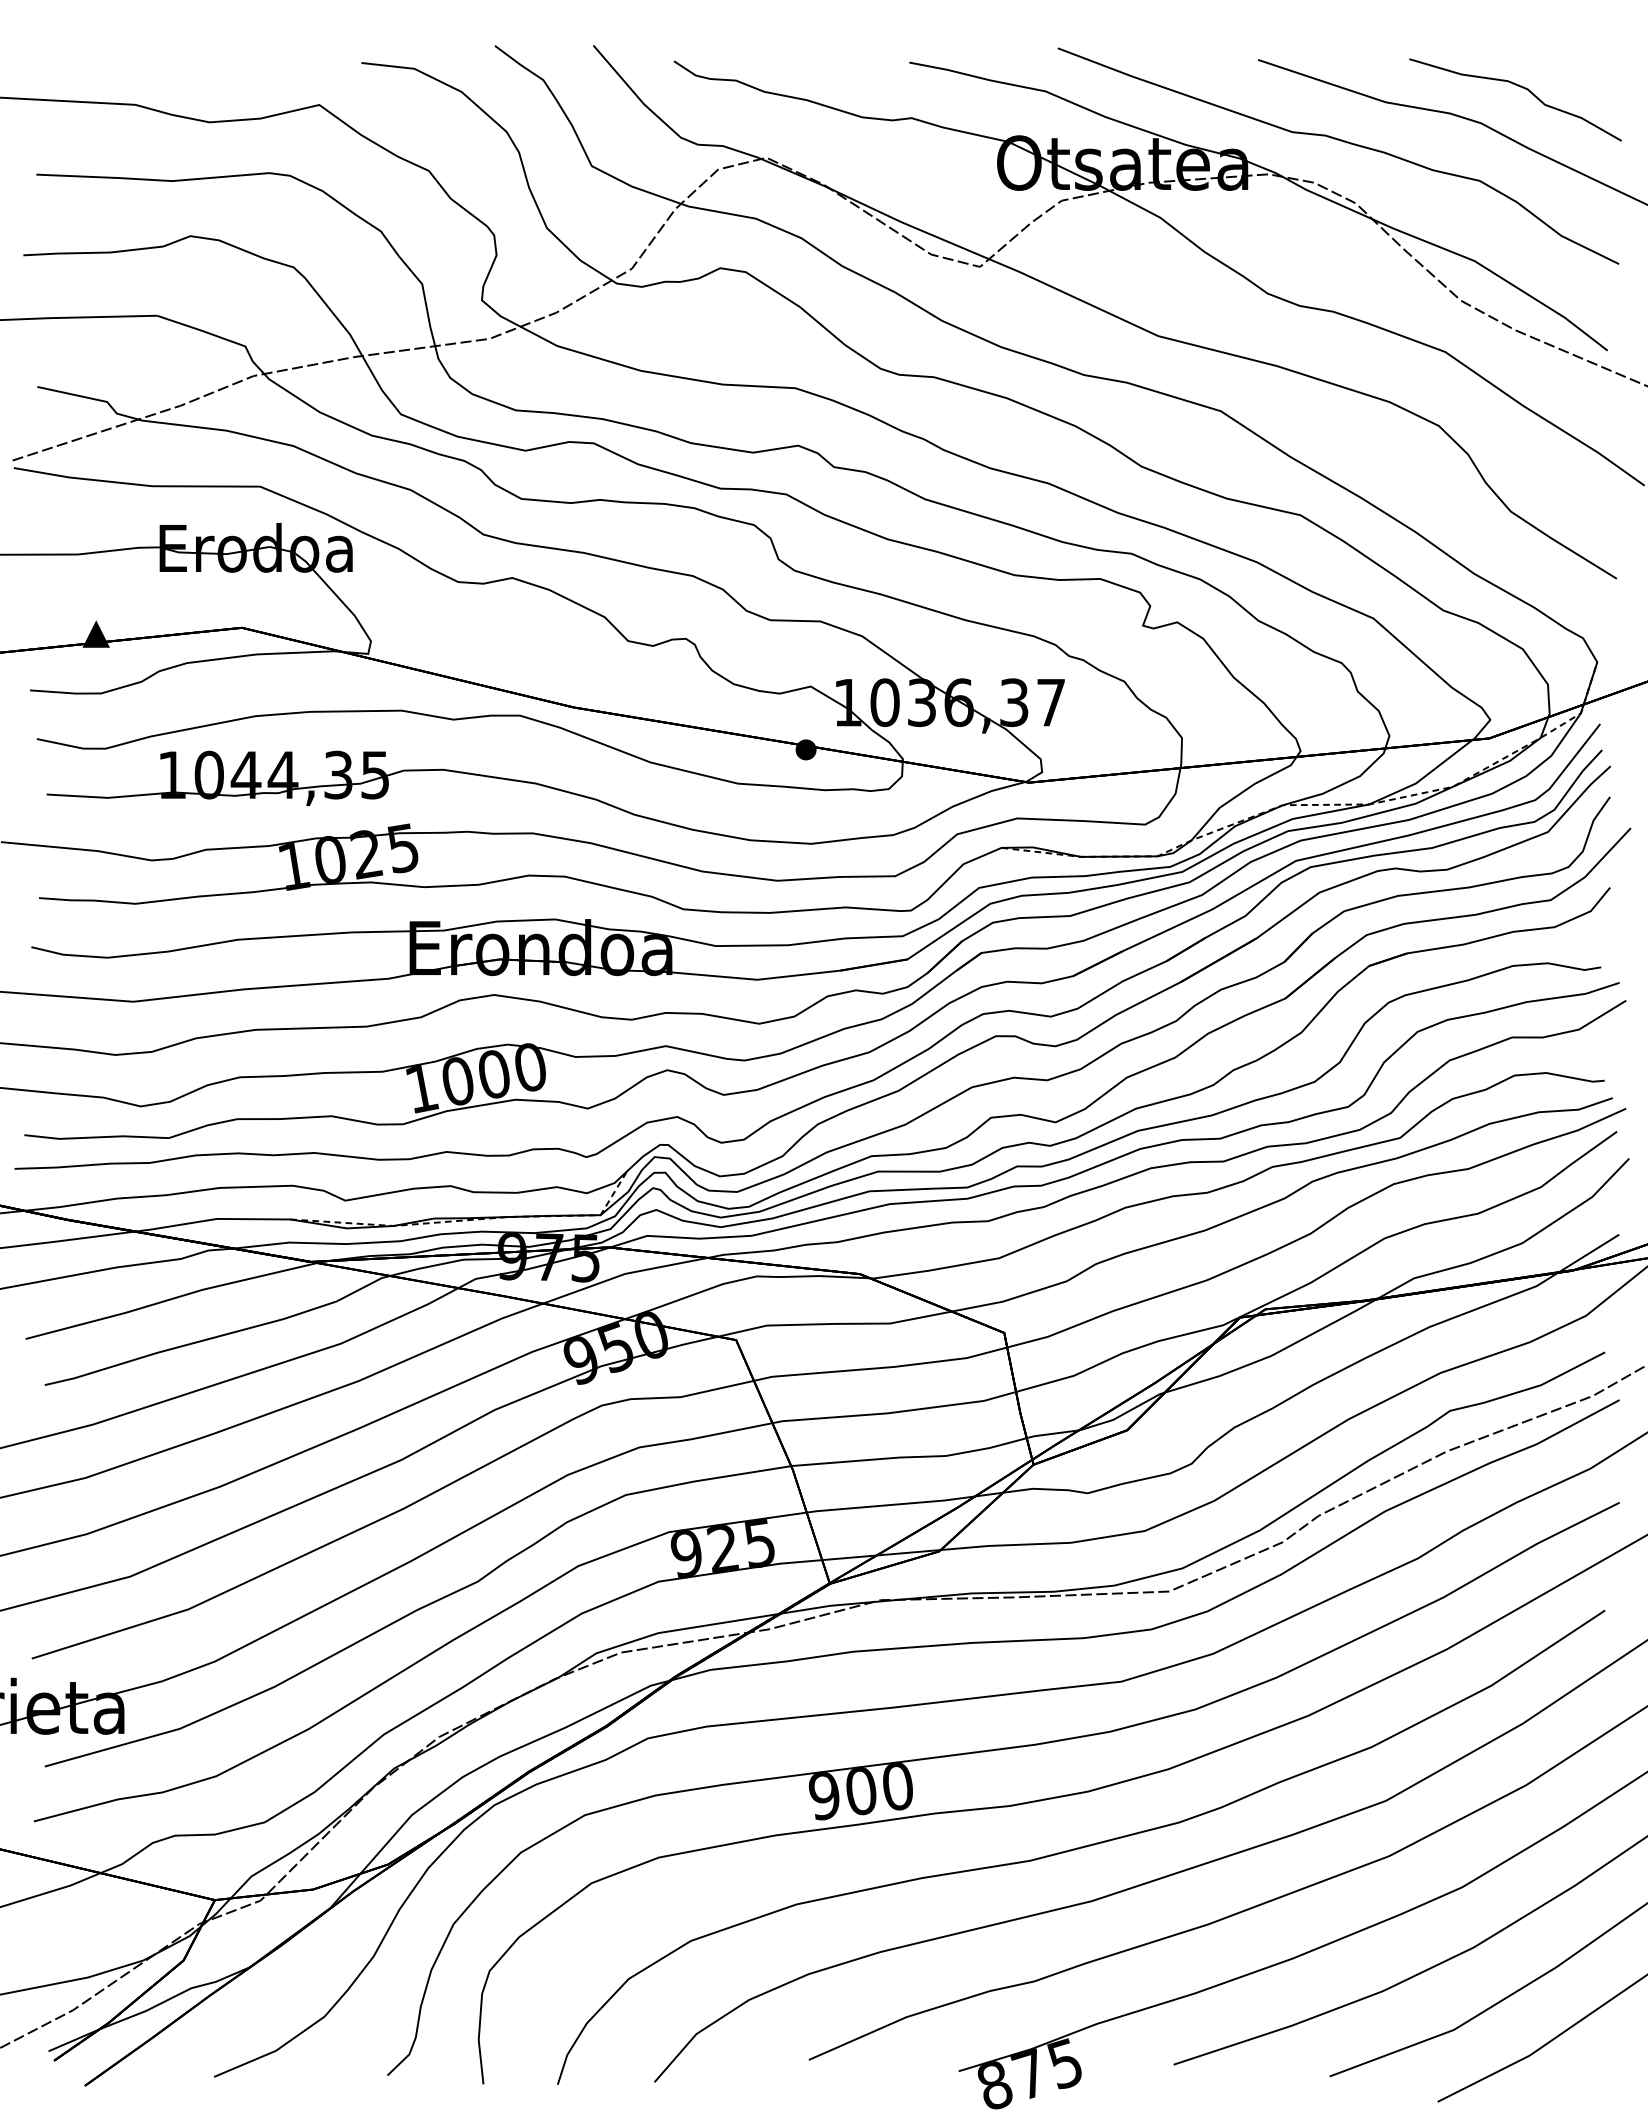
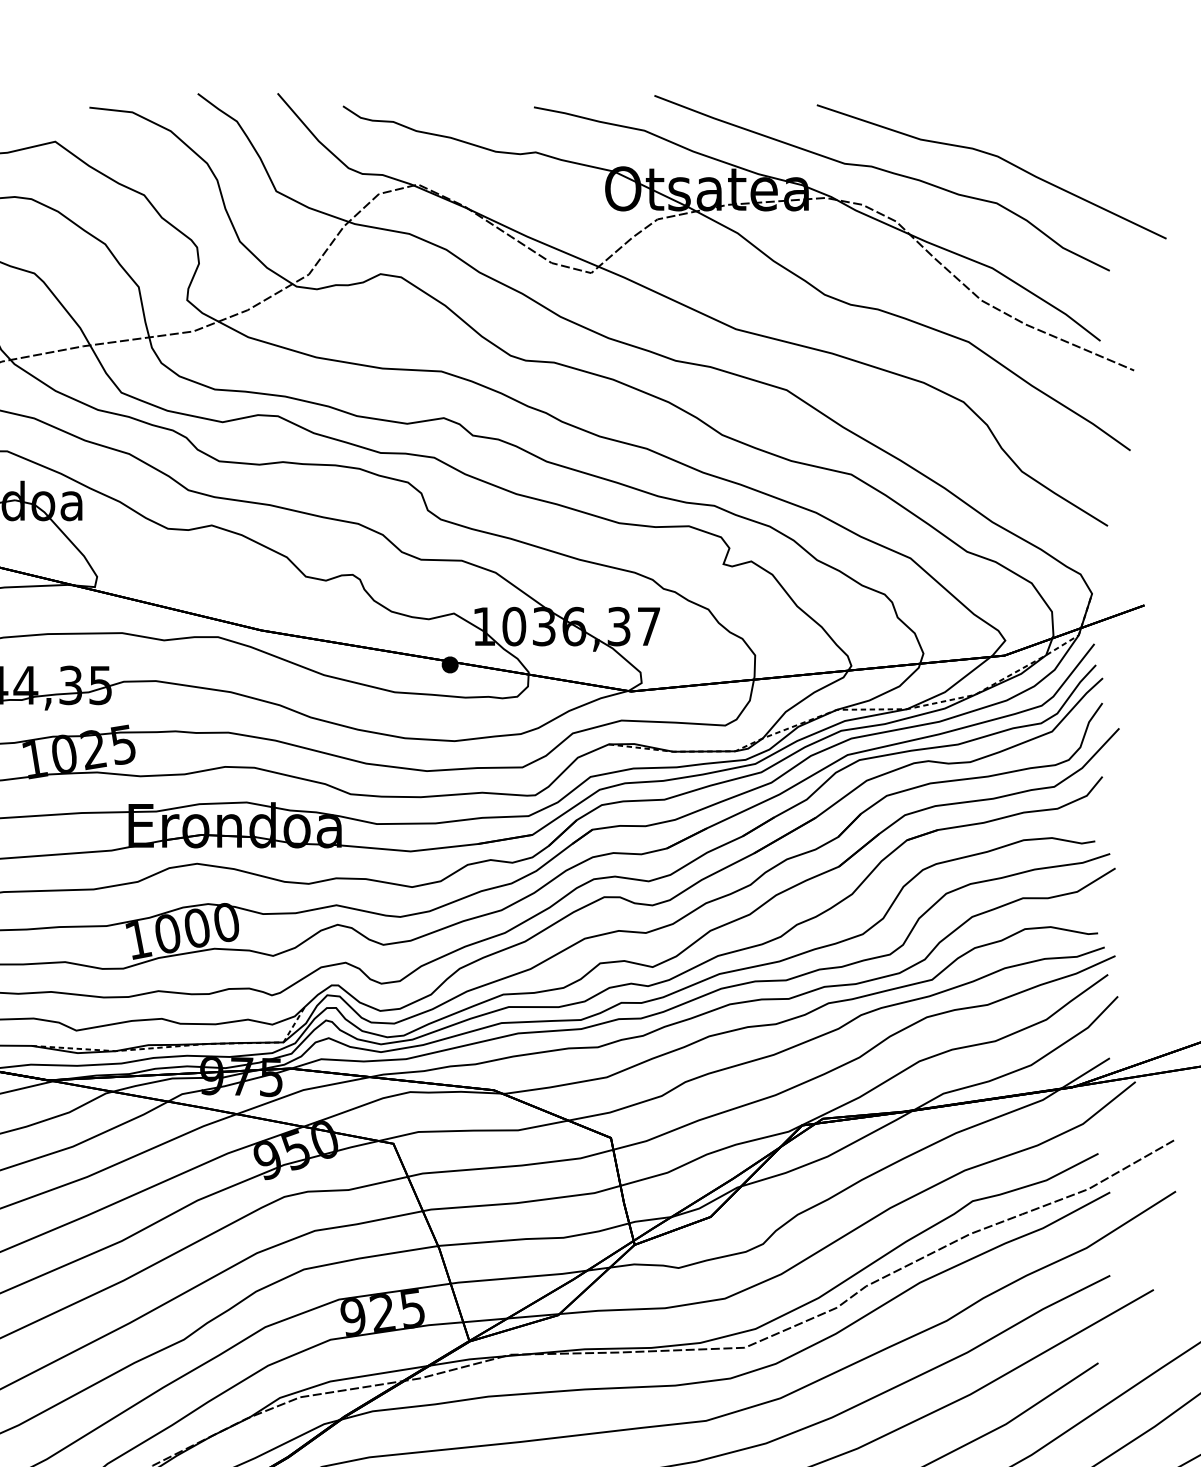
curve: (1520, 87) -> (1029, 127), removed

